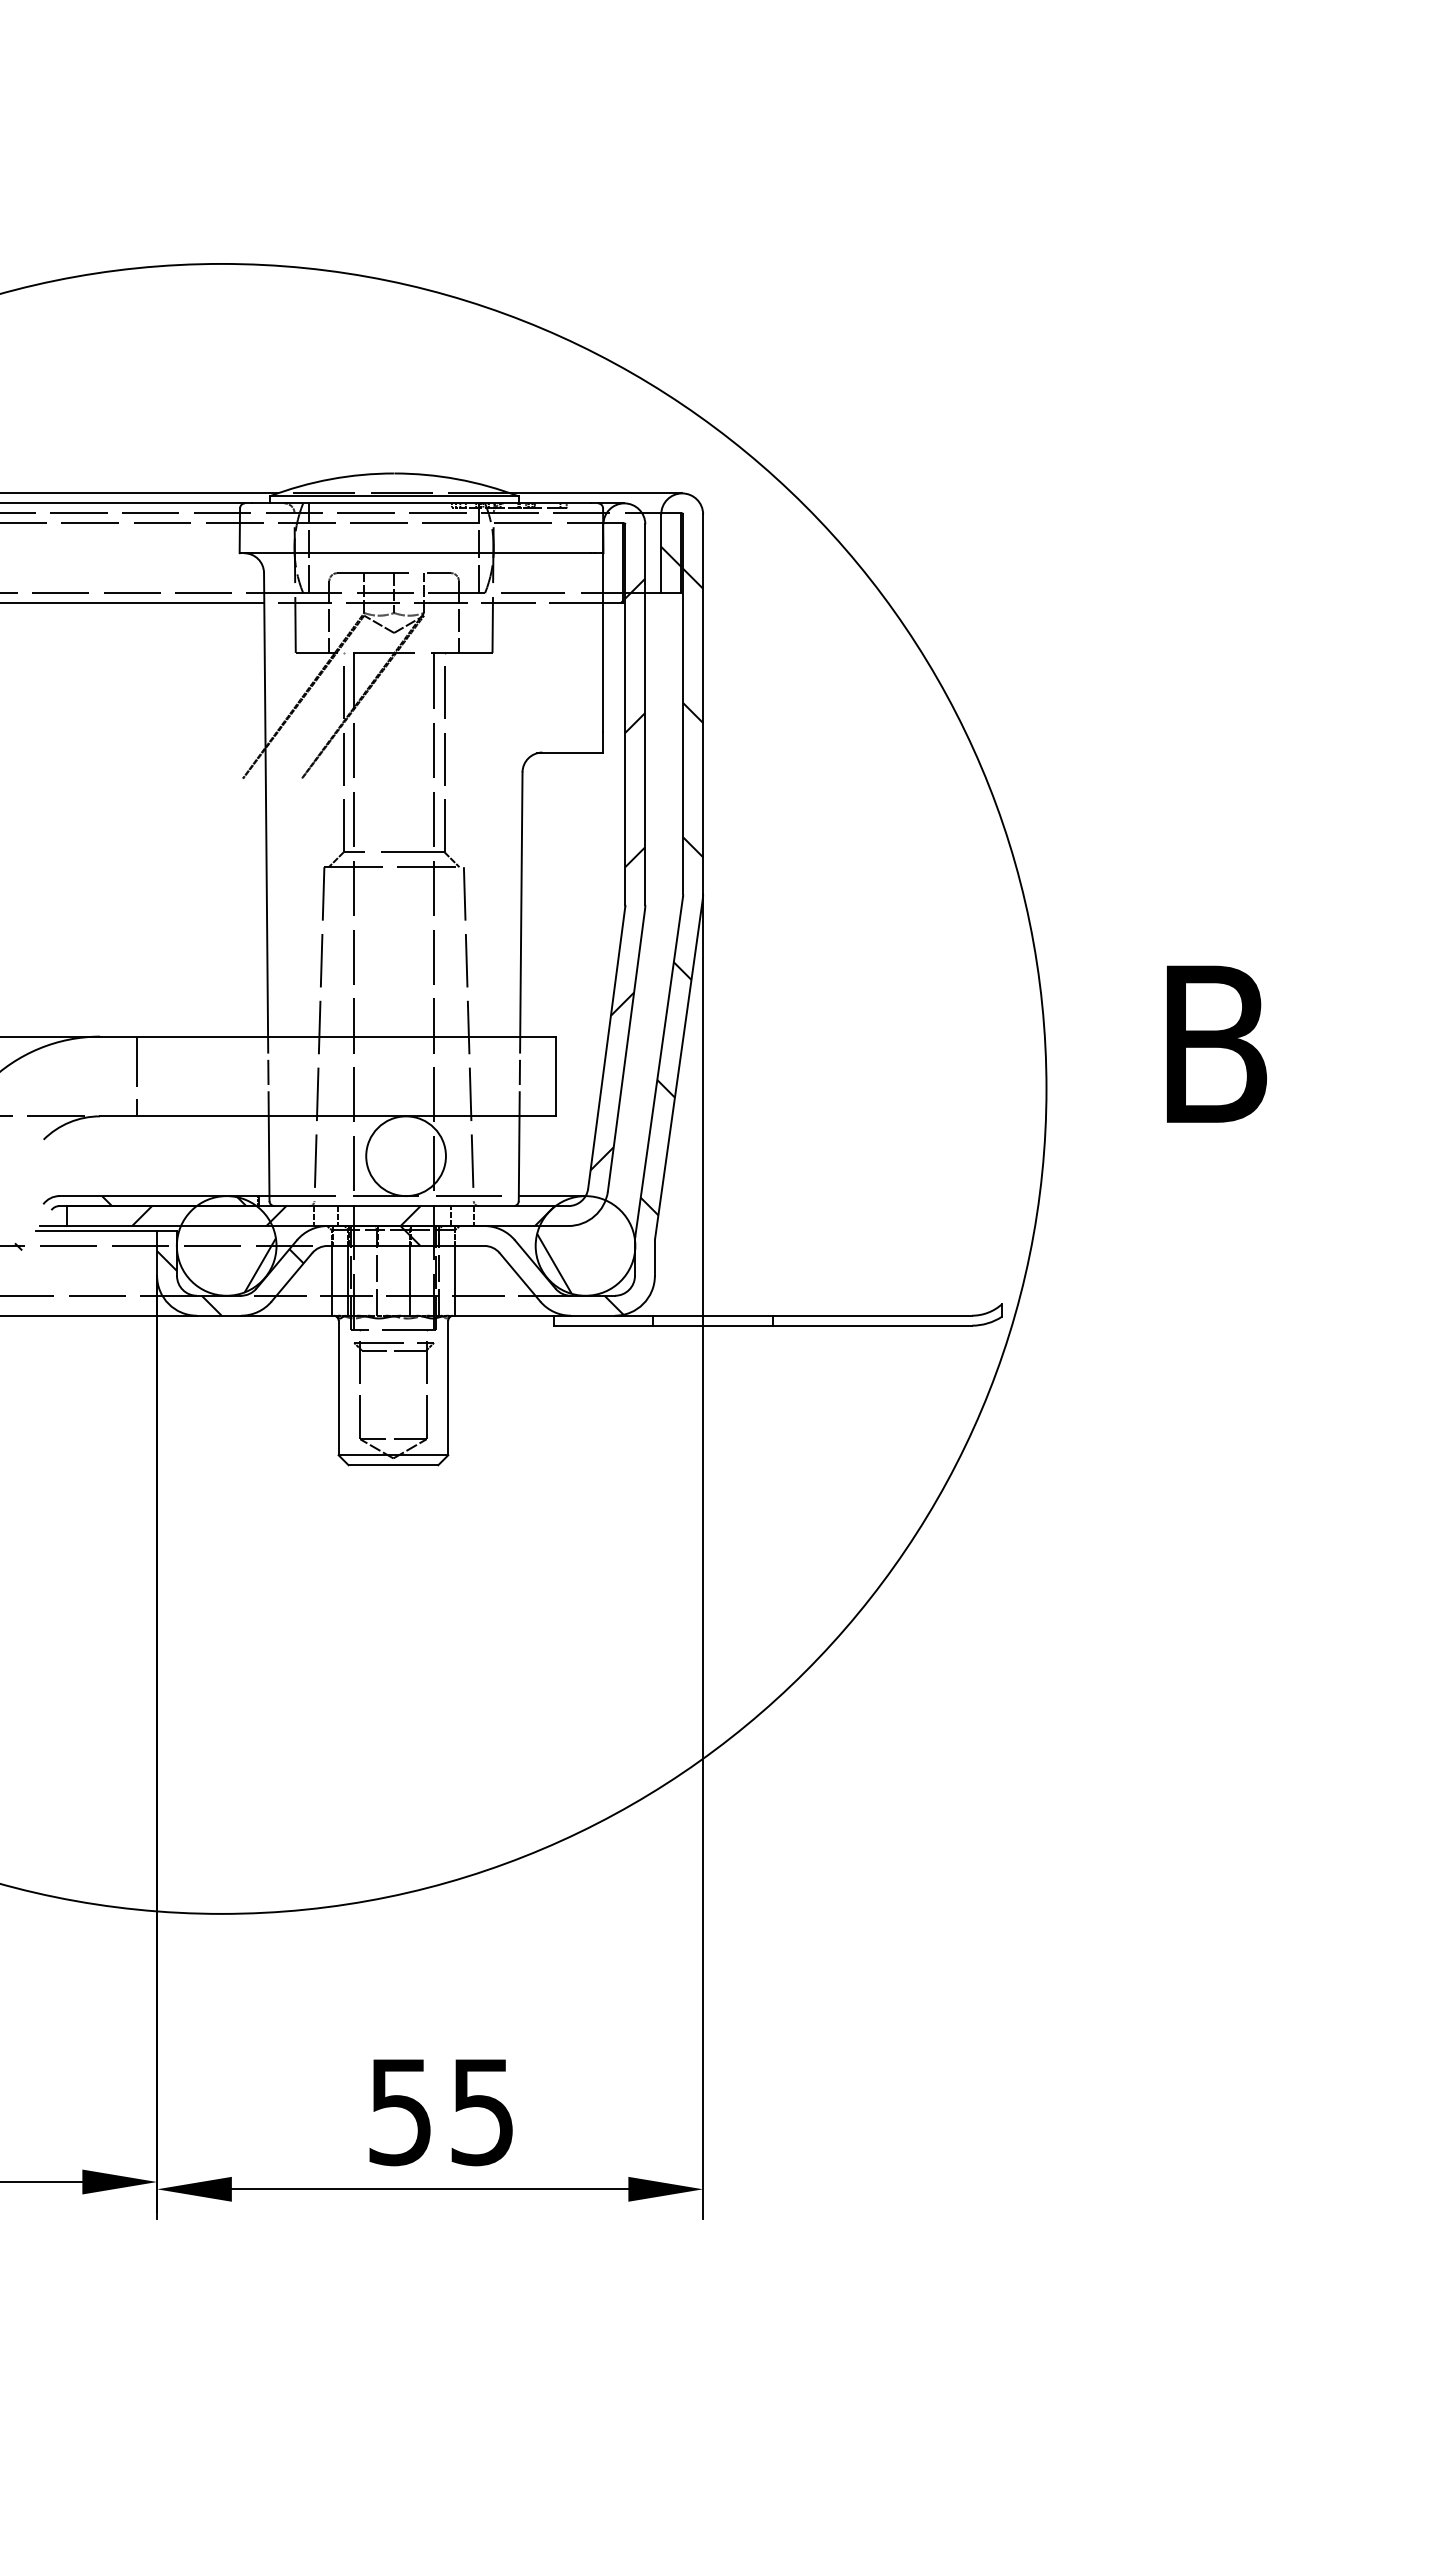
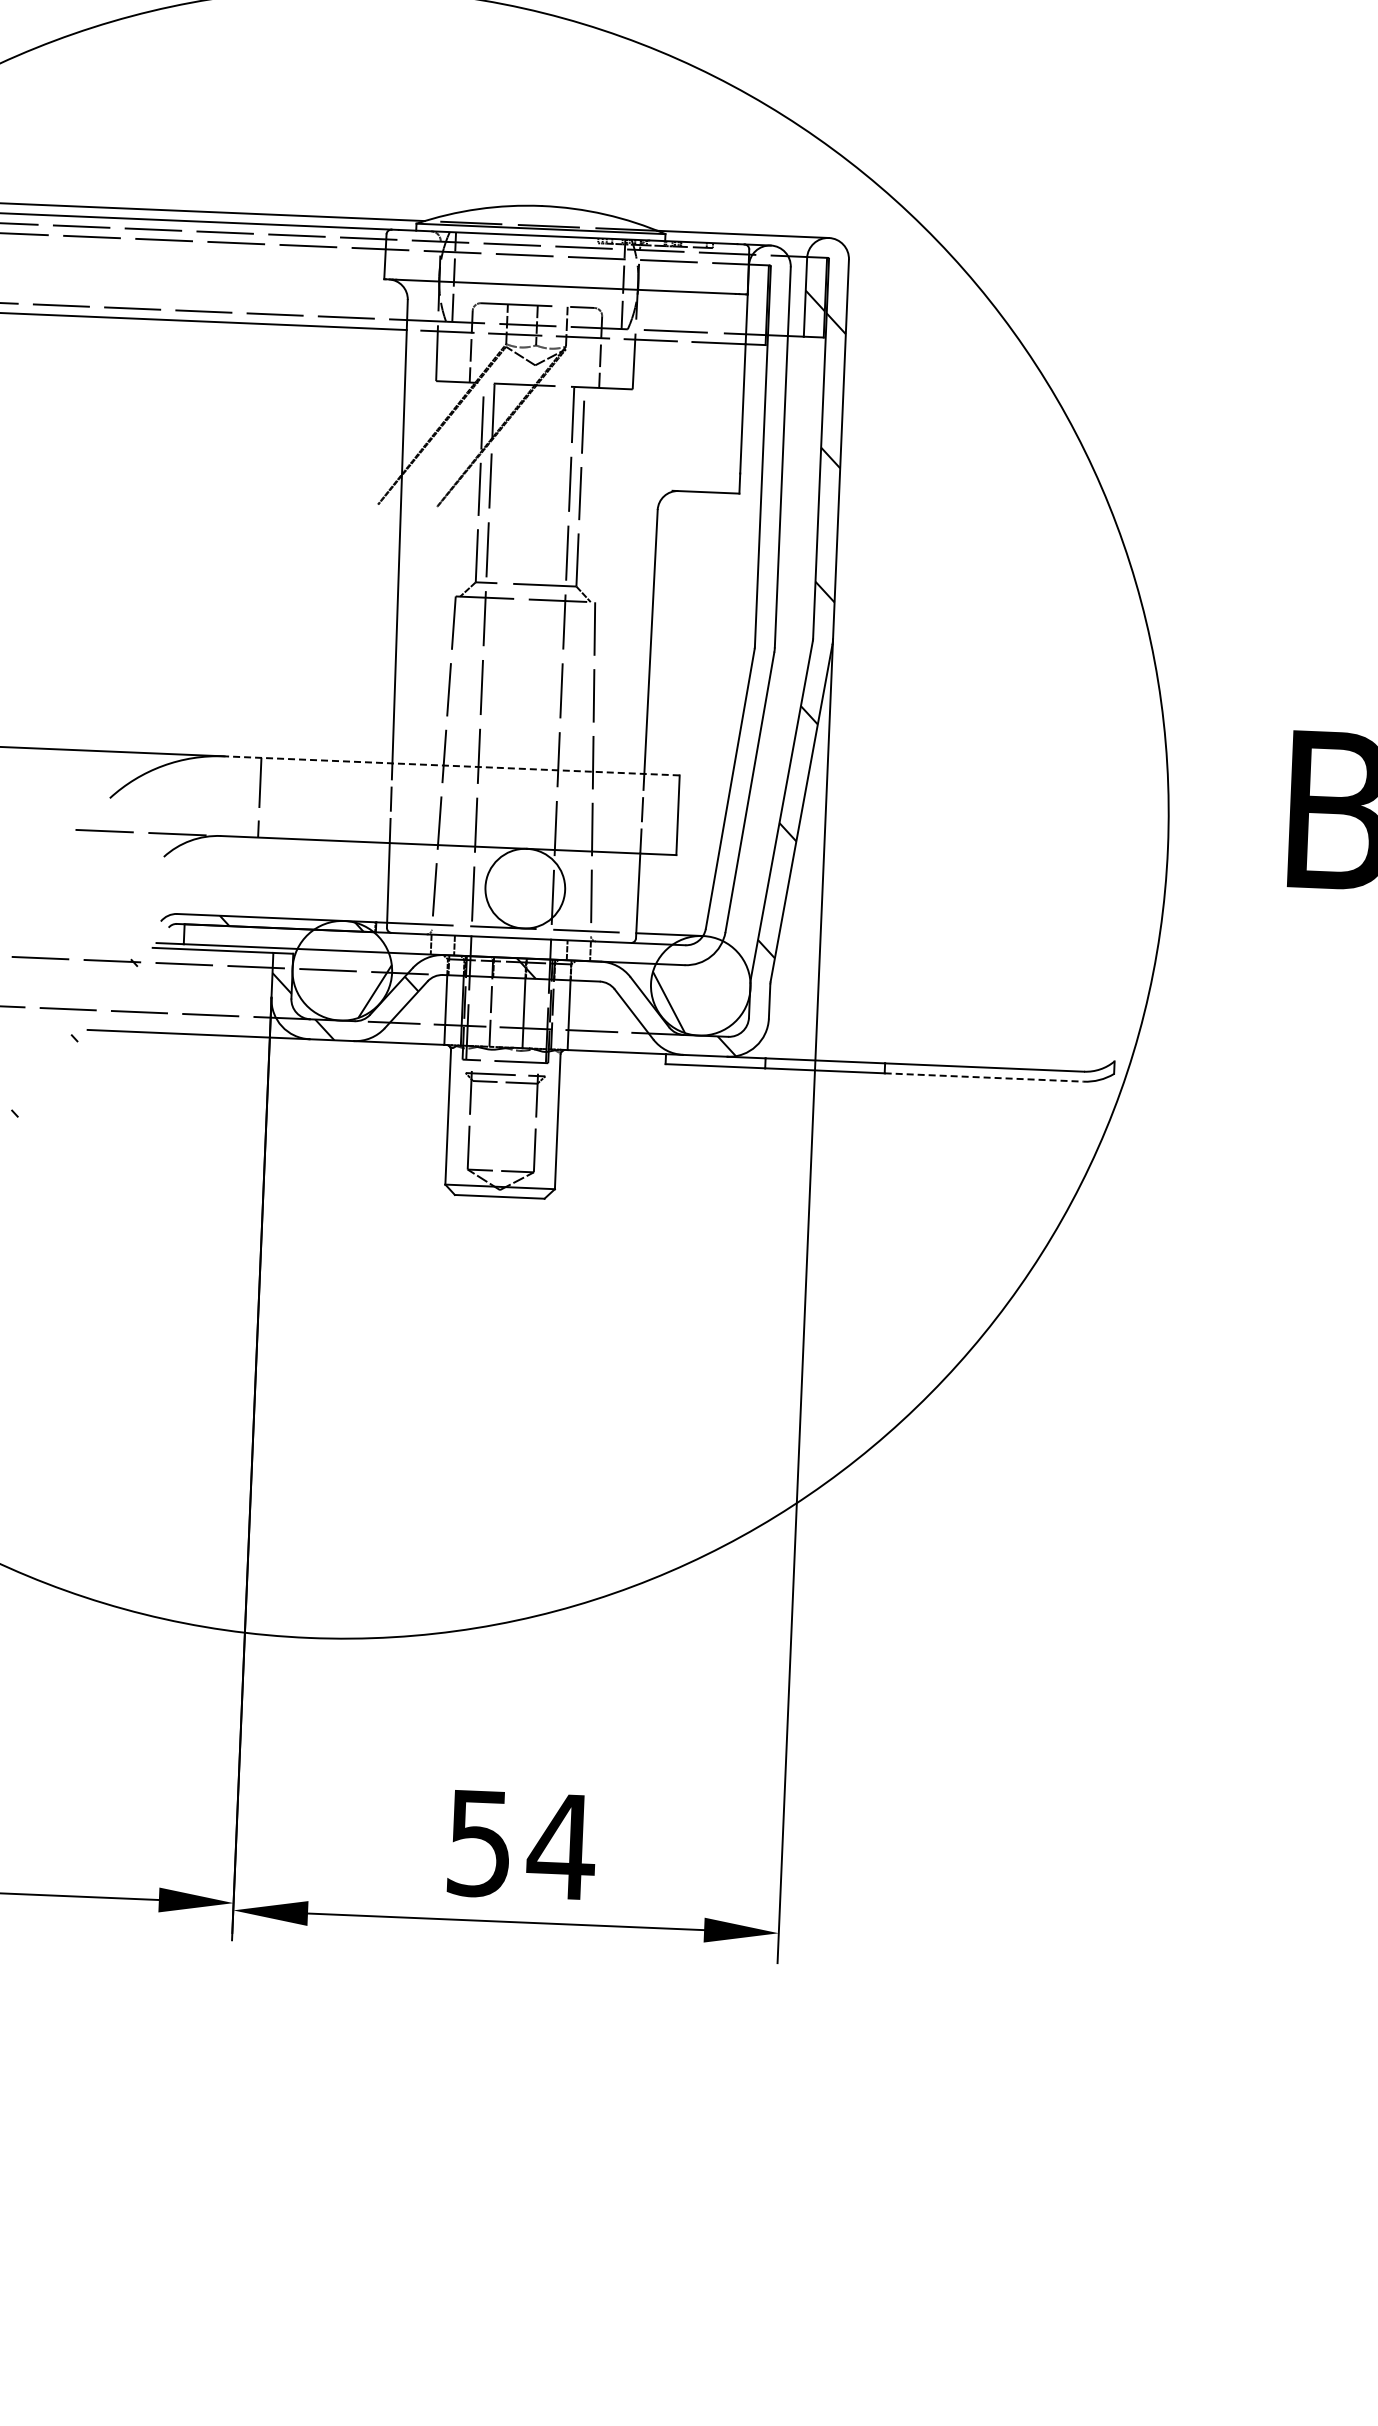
hatch: (388, 902) -> (518, 634), removed
line: (327, 1036) -> (451, 765), solid -> dashed
line: (872, 1325) -> (984, 1077), solid -> dashed
text: (482, 2112) -> (561, 1847), 55 -> 54

